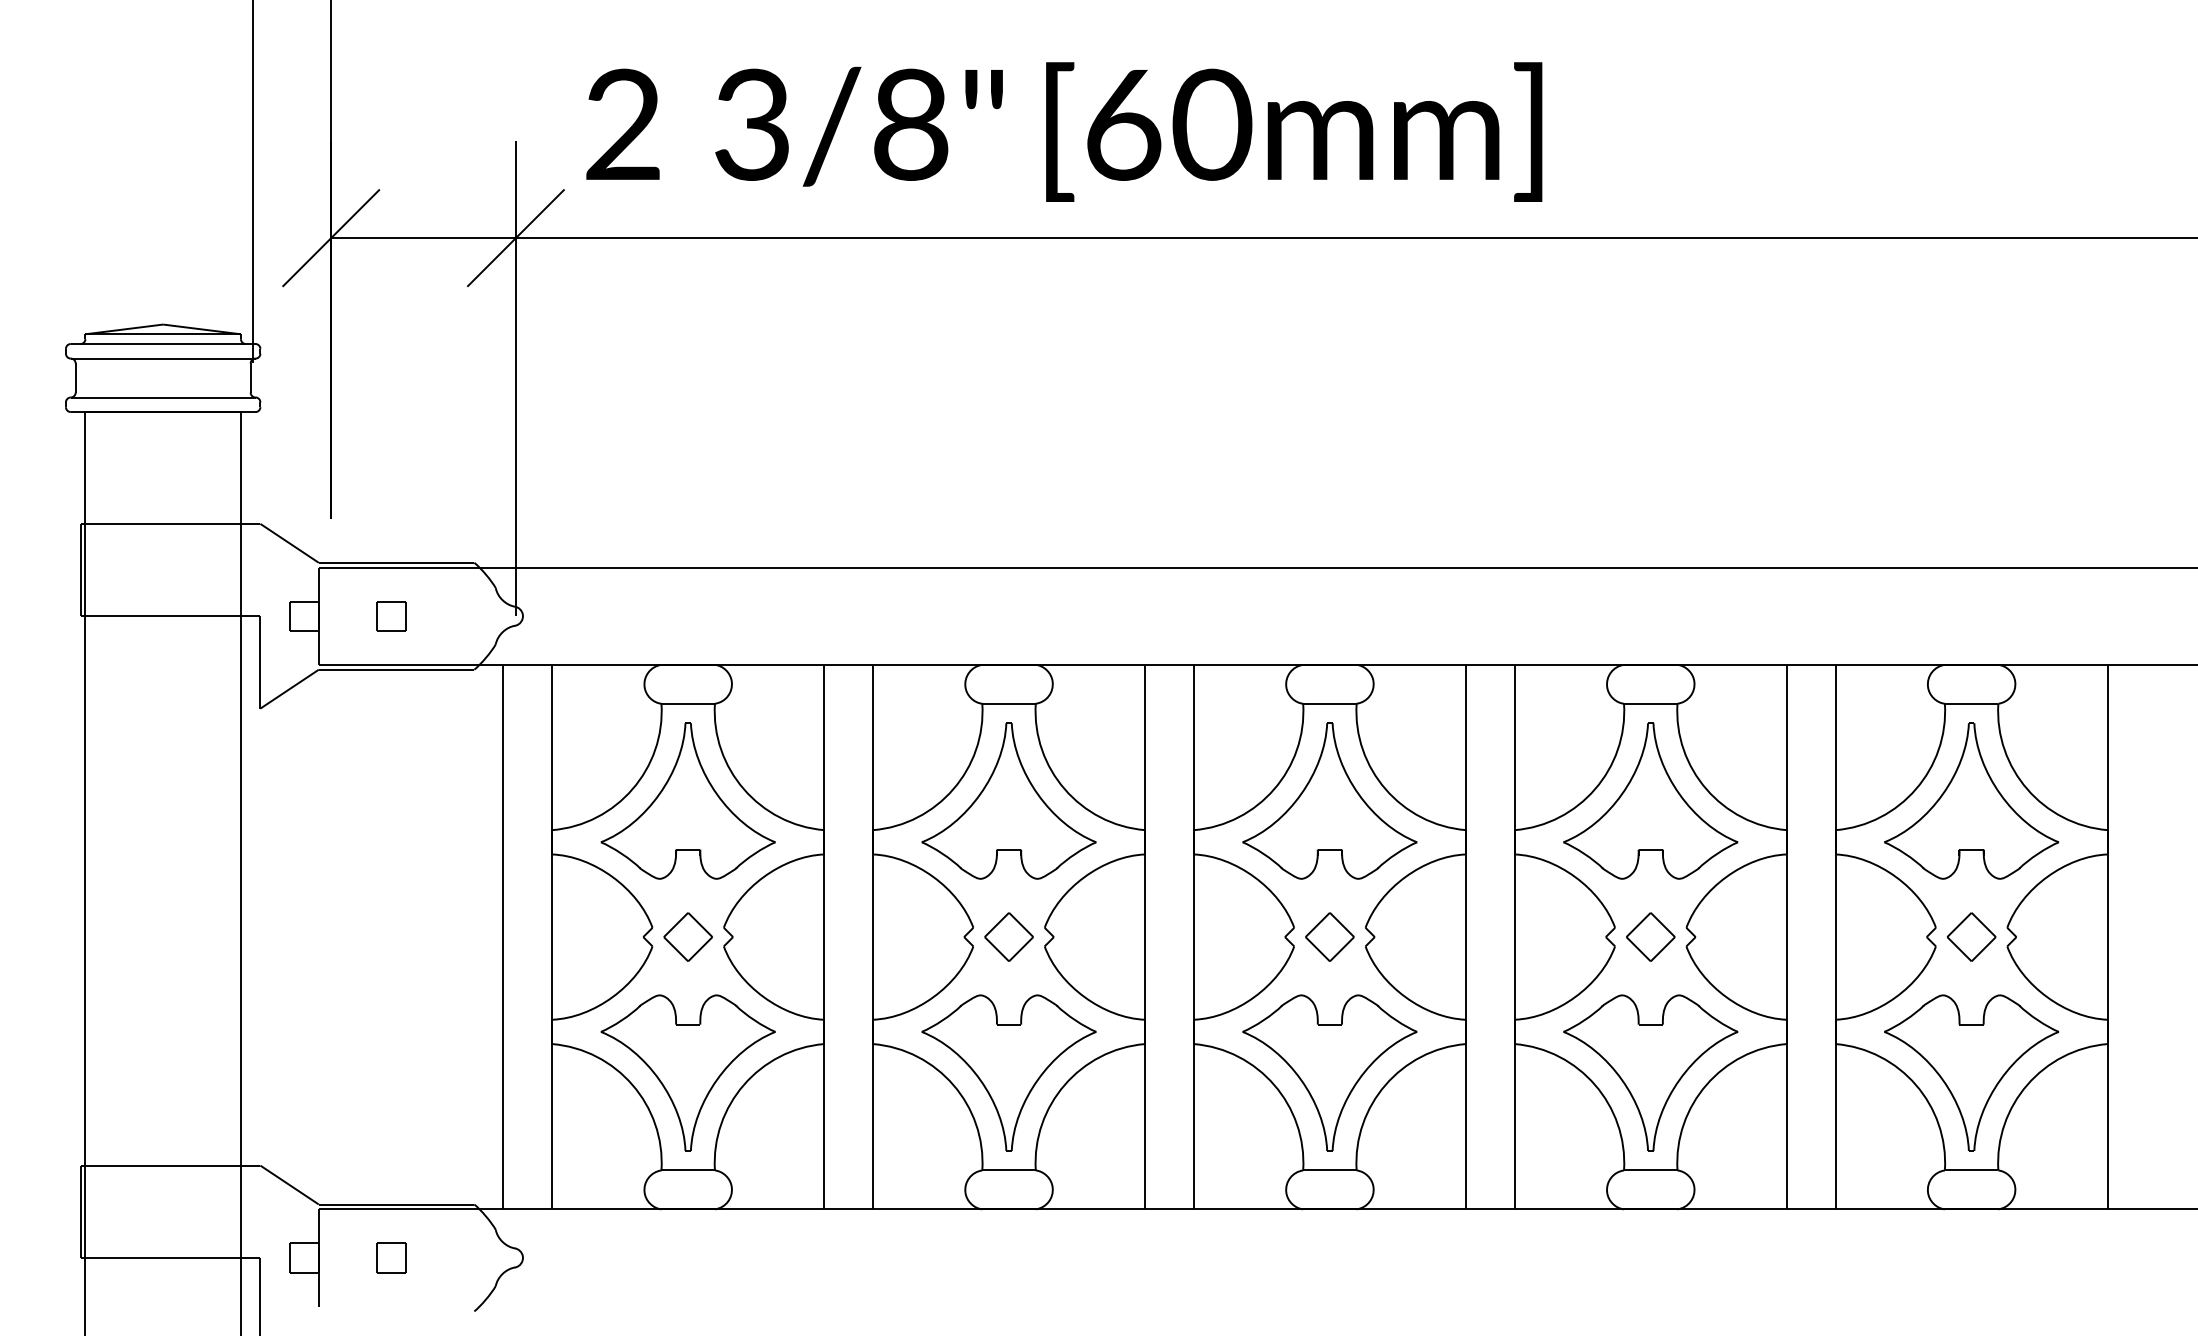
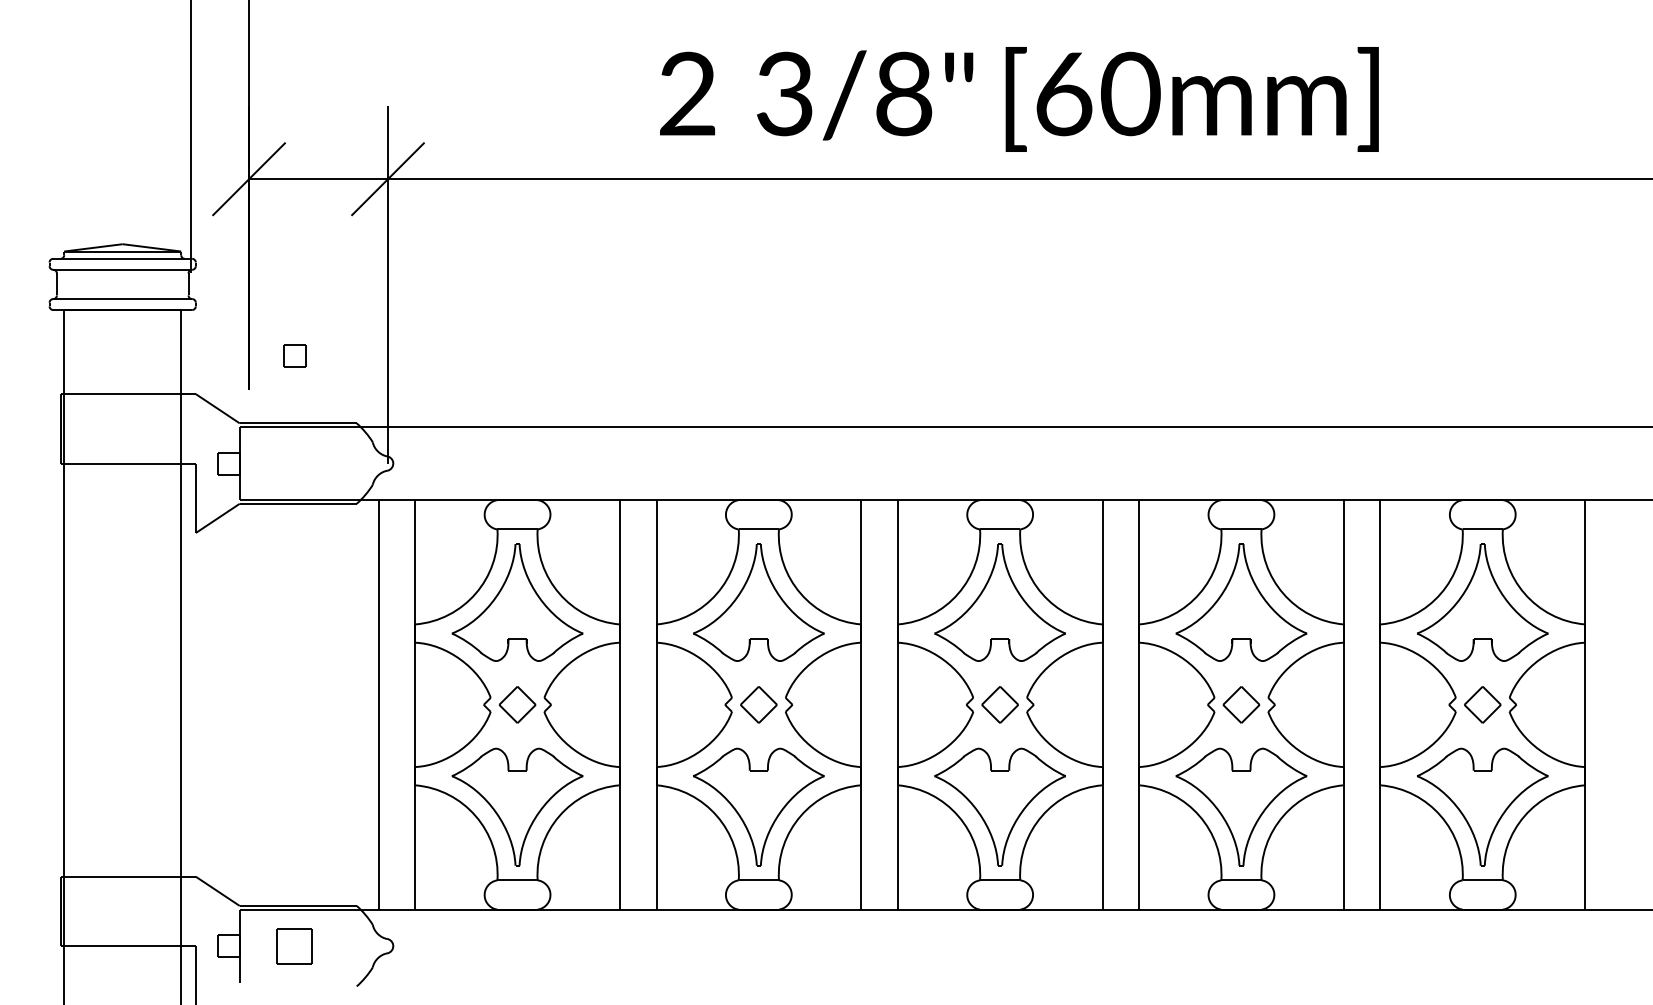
text: (1064, 132) -> (1019, 99), moved
part: (391, 616) -> (294, 355), moved
part: (391, 1257) -> (294, 945), size x1.6

